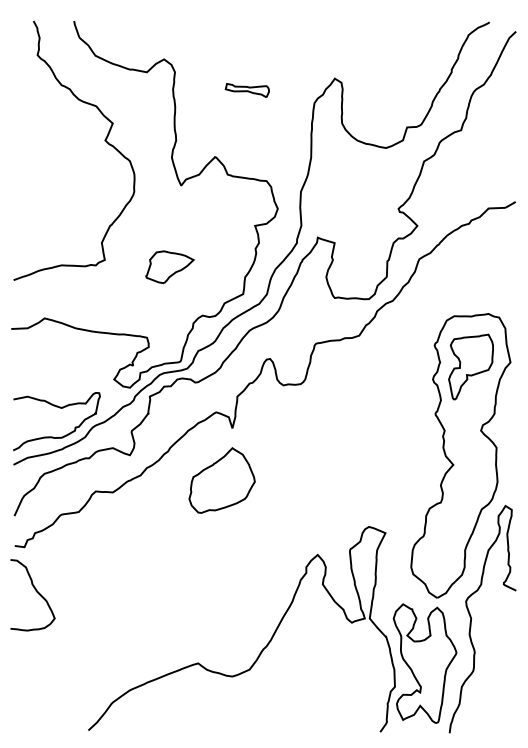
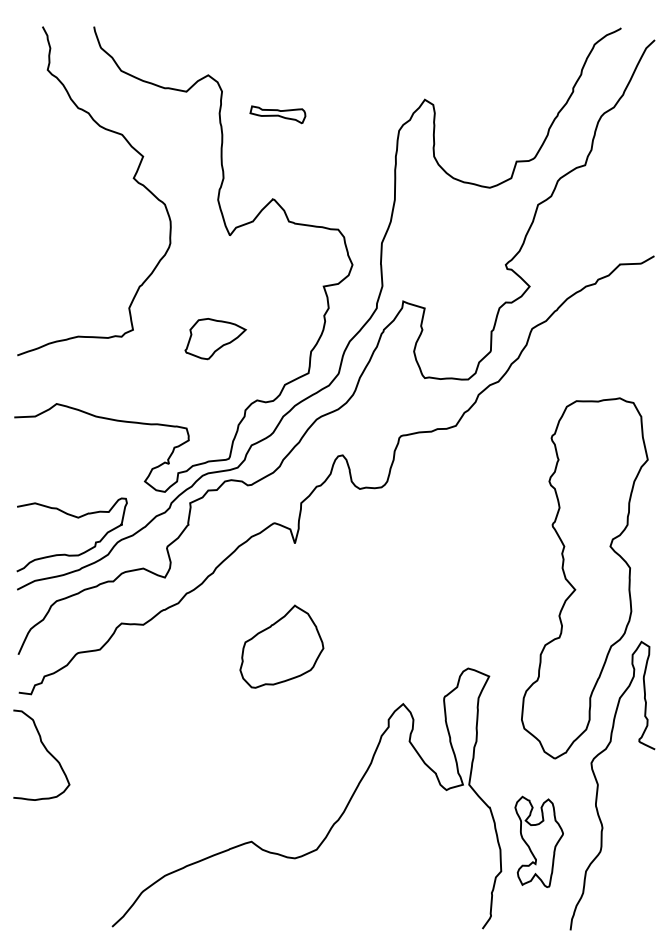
part: (247, 90) -> (277, 114), moved
part: (470, 366) -> (597, 465), removed
part: (221, 480) -> (281, 646), moved
part: (424, 663) -> (538, 841), size x0.6

